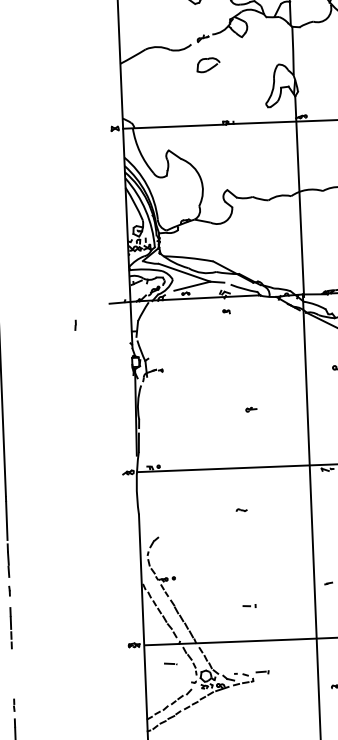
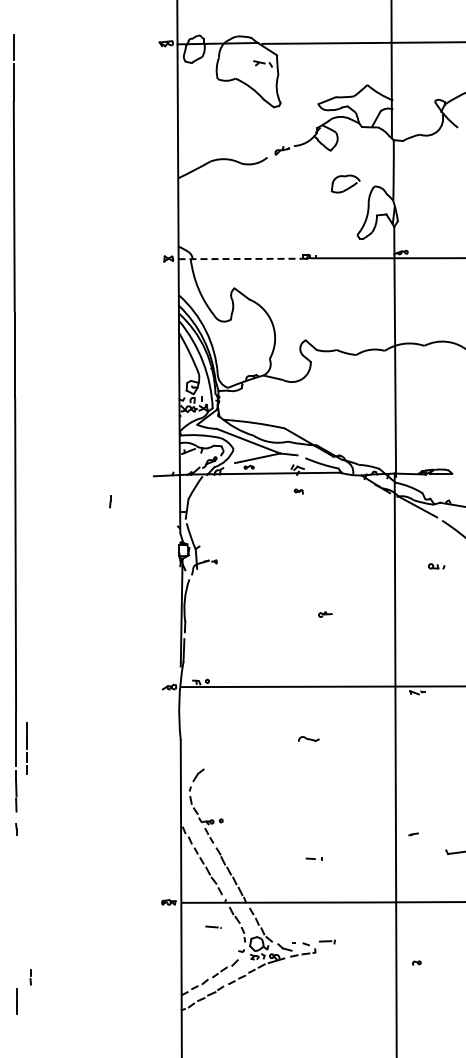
part: (208, 64) -> (345, 183), moved
line: (175, 126) -> (243, 258), solid -> dashed
part: (241, 510) -> (308, 739), size x1.6
line: (11, 628) -> (26, 748), moved
line: (13, 704) -> (30, 976), moved

